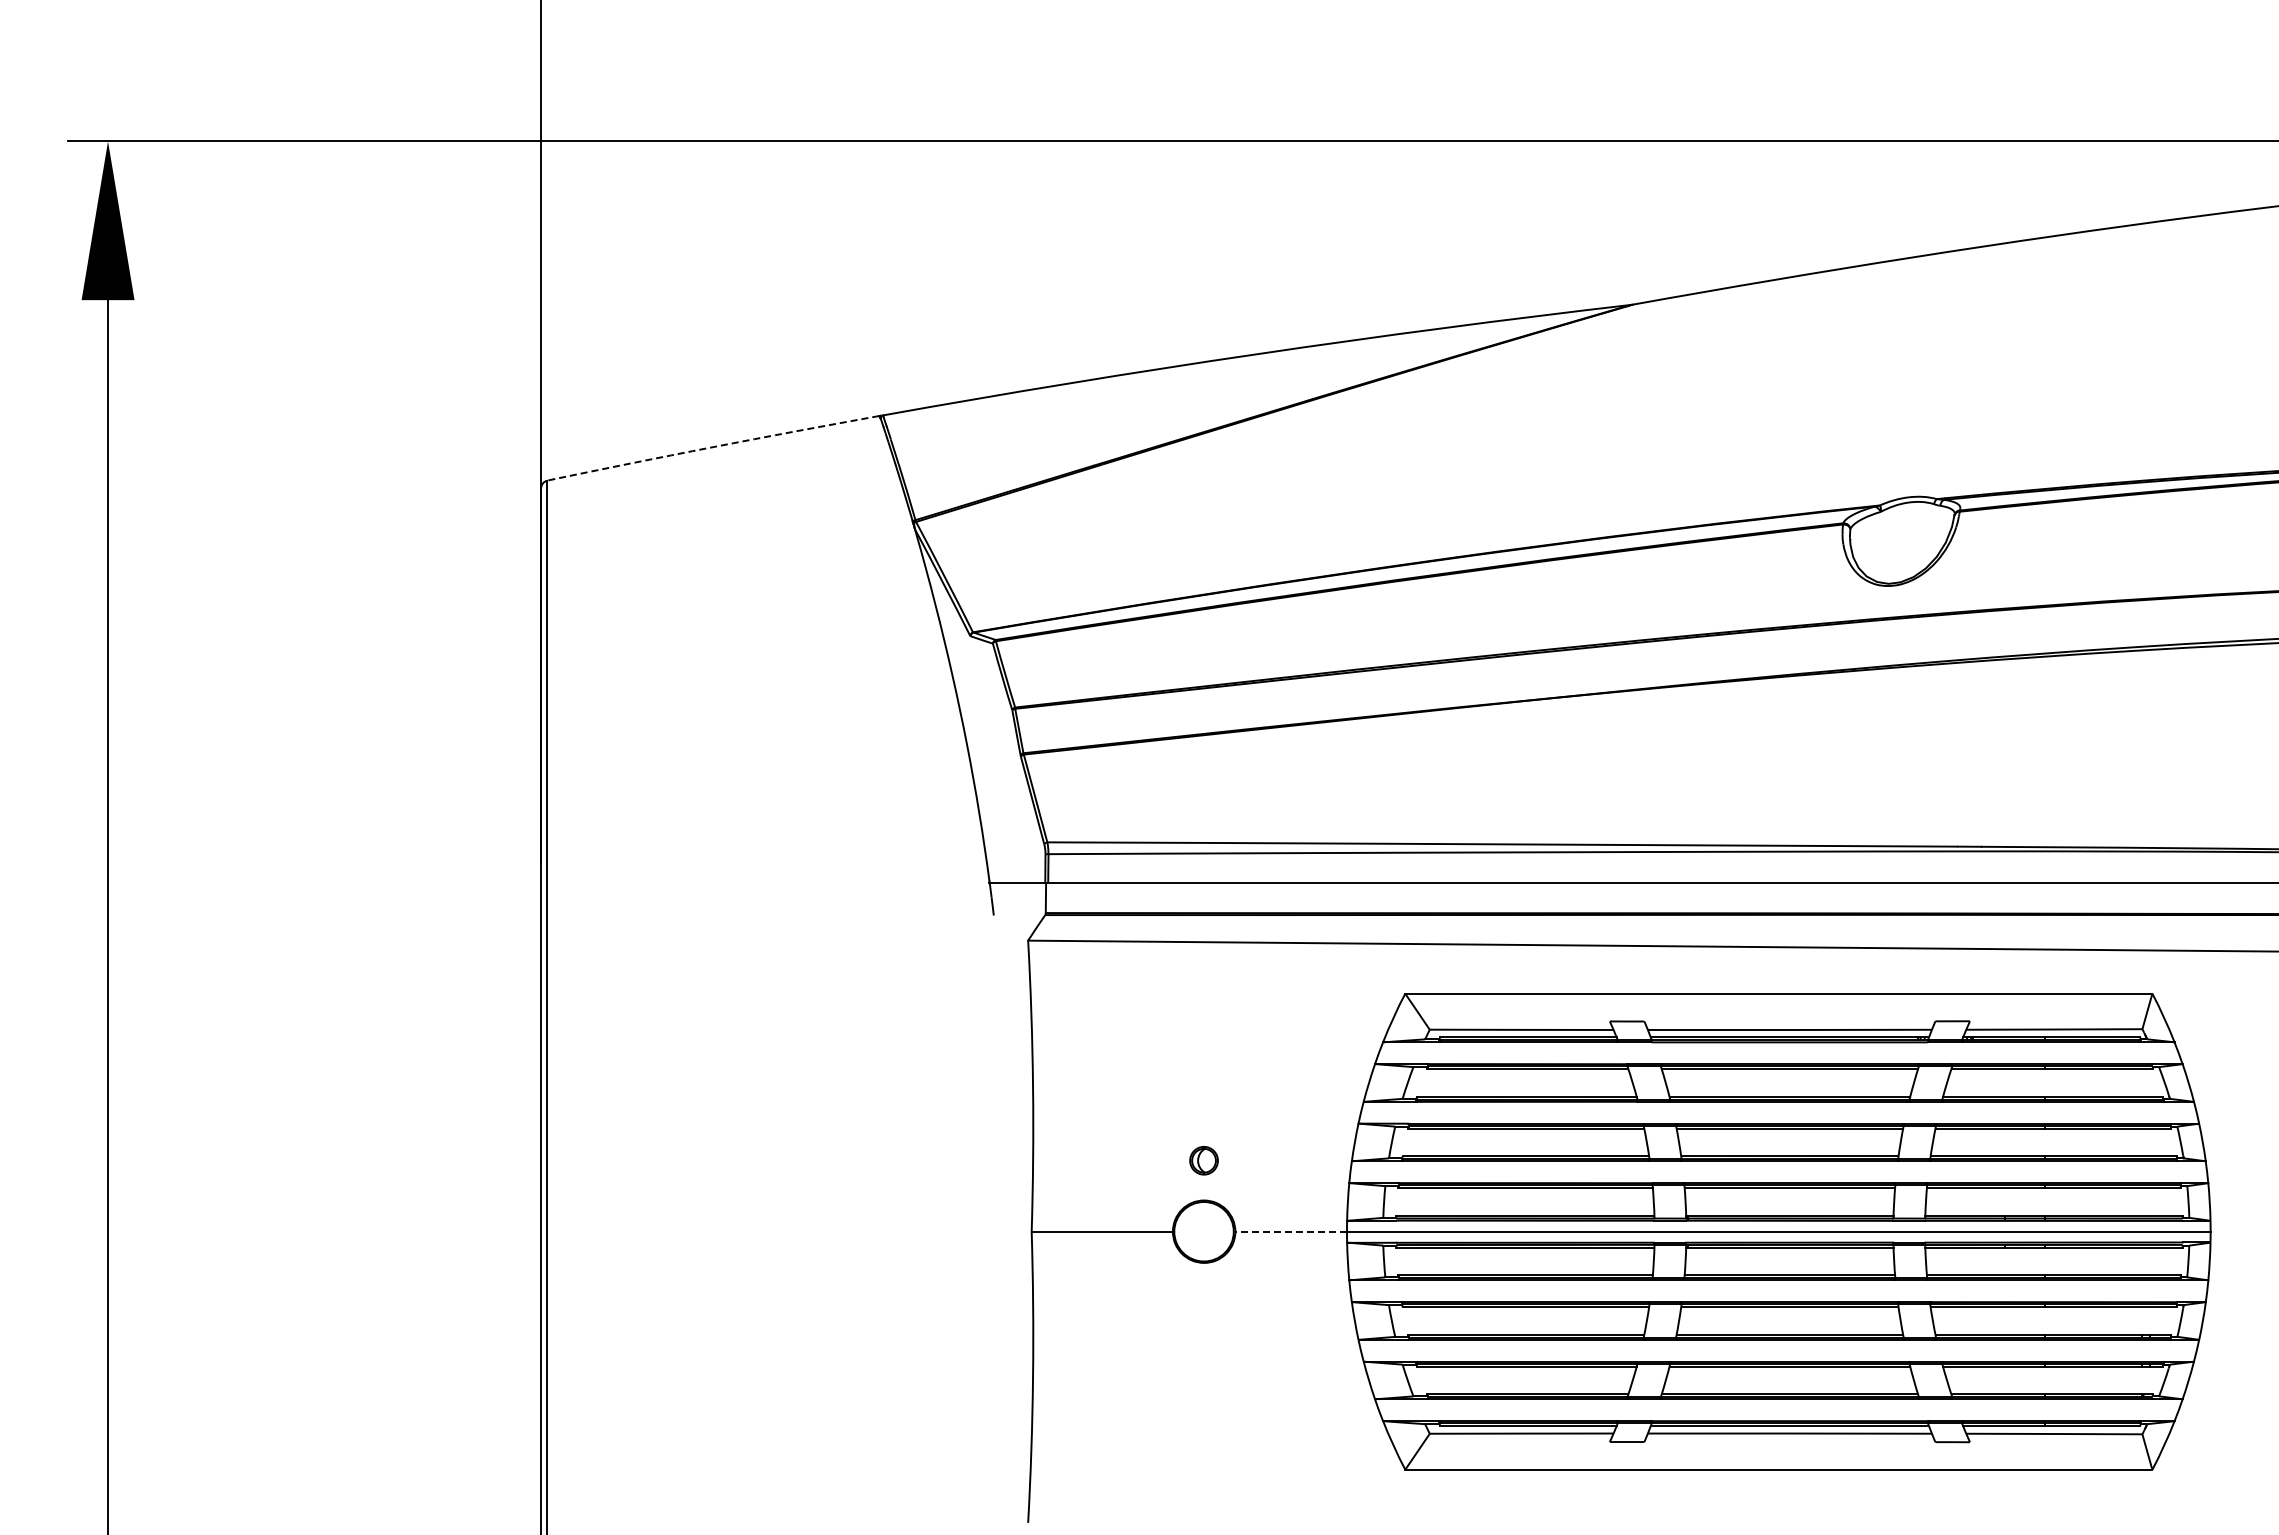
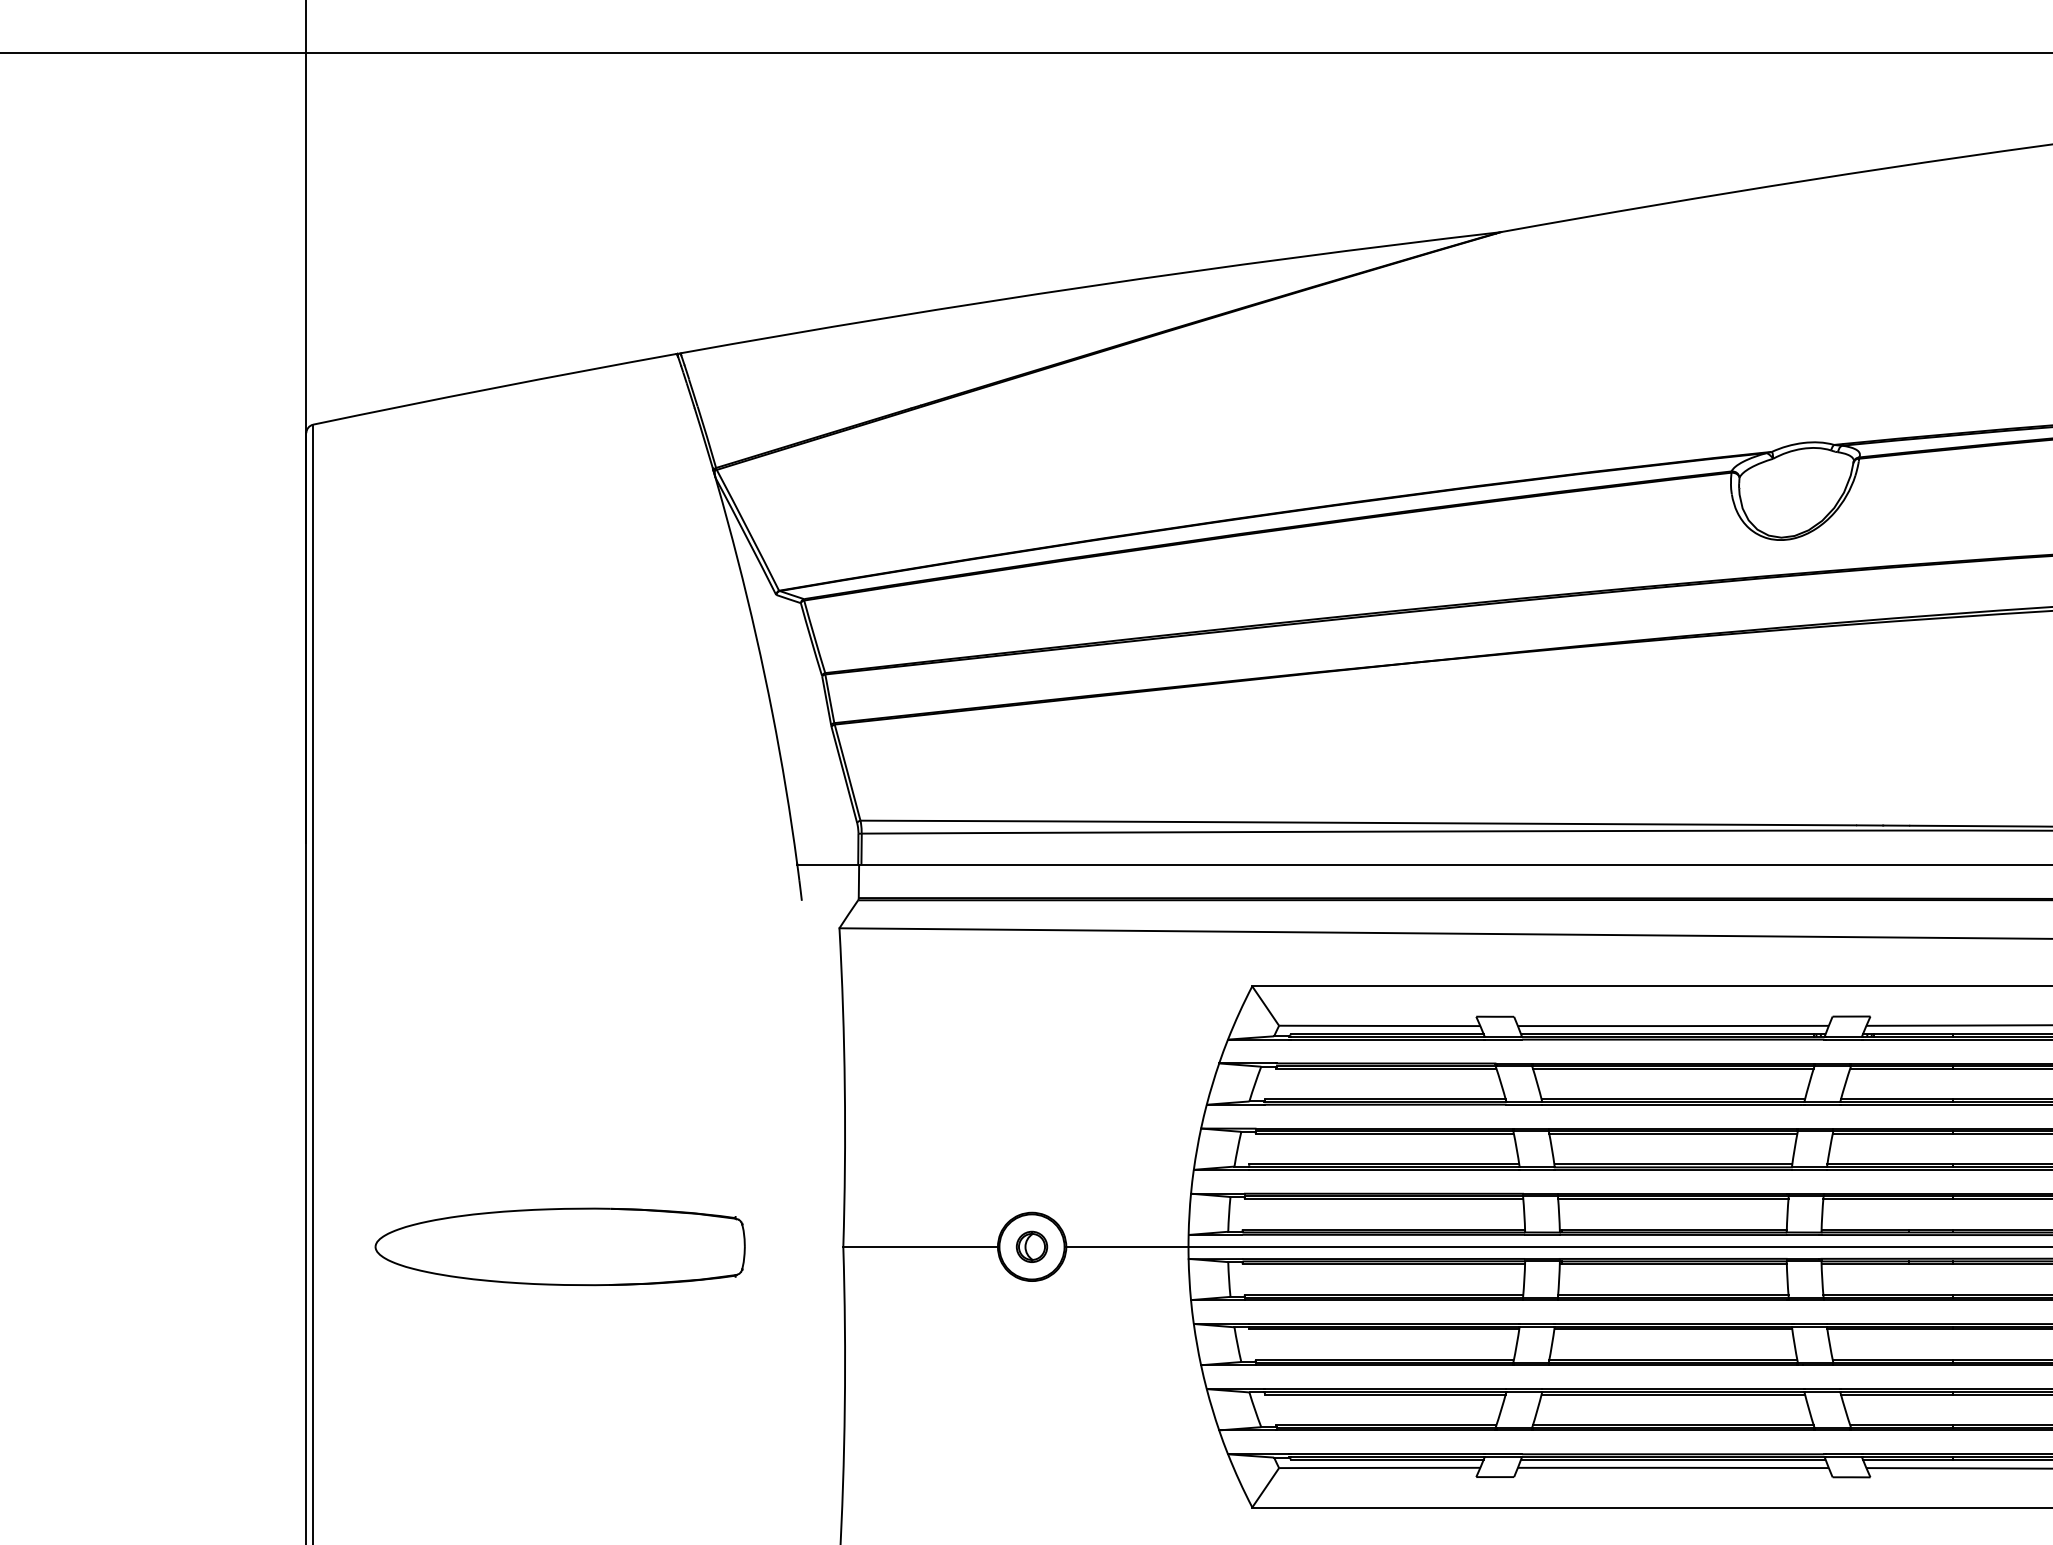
arc: (713, 447) -> (495, 388), dashed -> solid
part: (1203, 1160) -> (1031, 1246), moved
part: (772, 1231) -> (559, 1246), added
line: (1291, 1231) -> (1127, 1246), dashed -> solid

